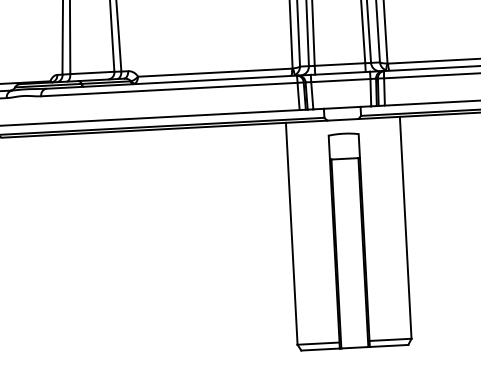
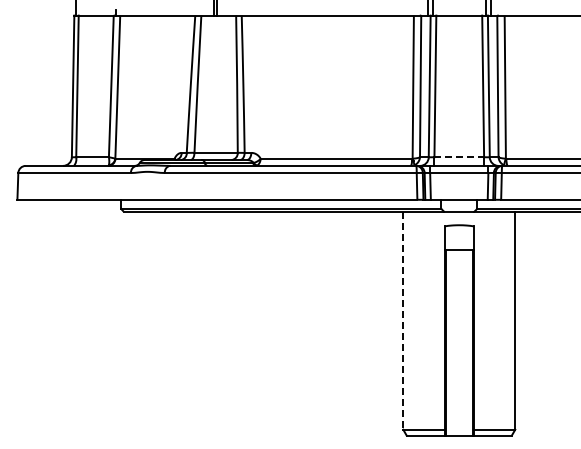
line: (340, 64) -> (459, 157), solid -> dashed
line: (292, 234) -> (403, 321), solid -> dashed

